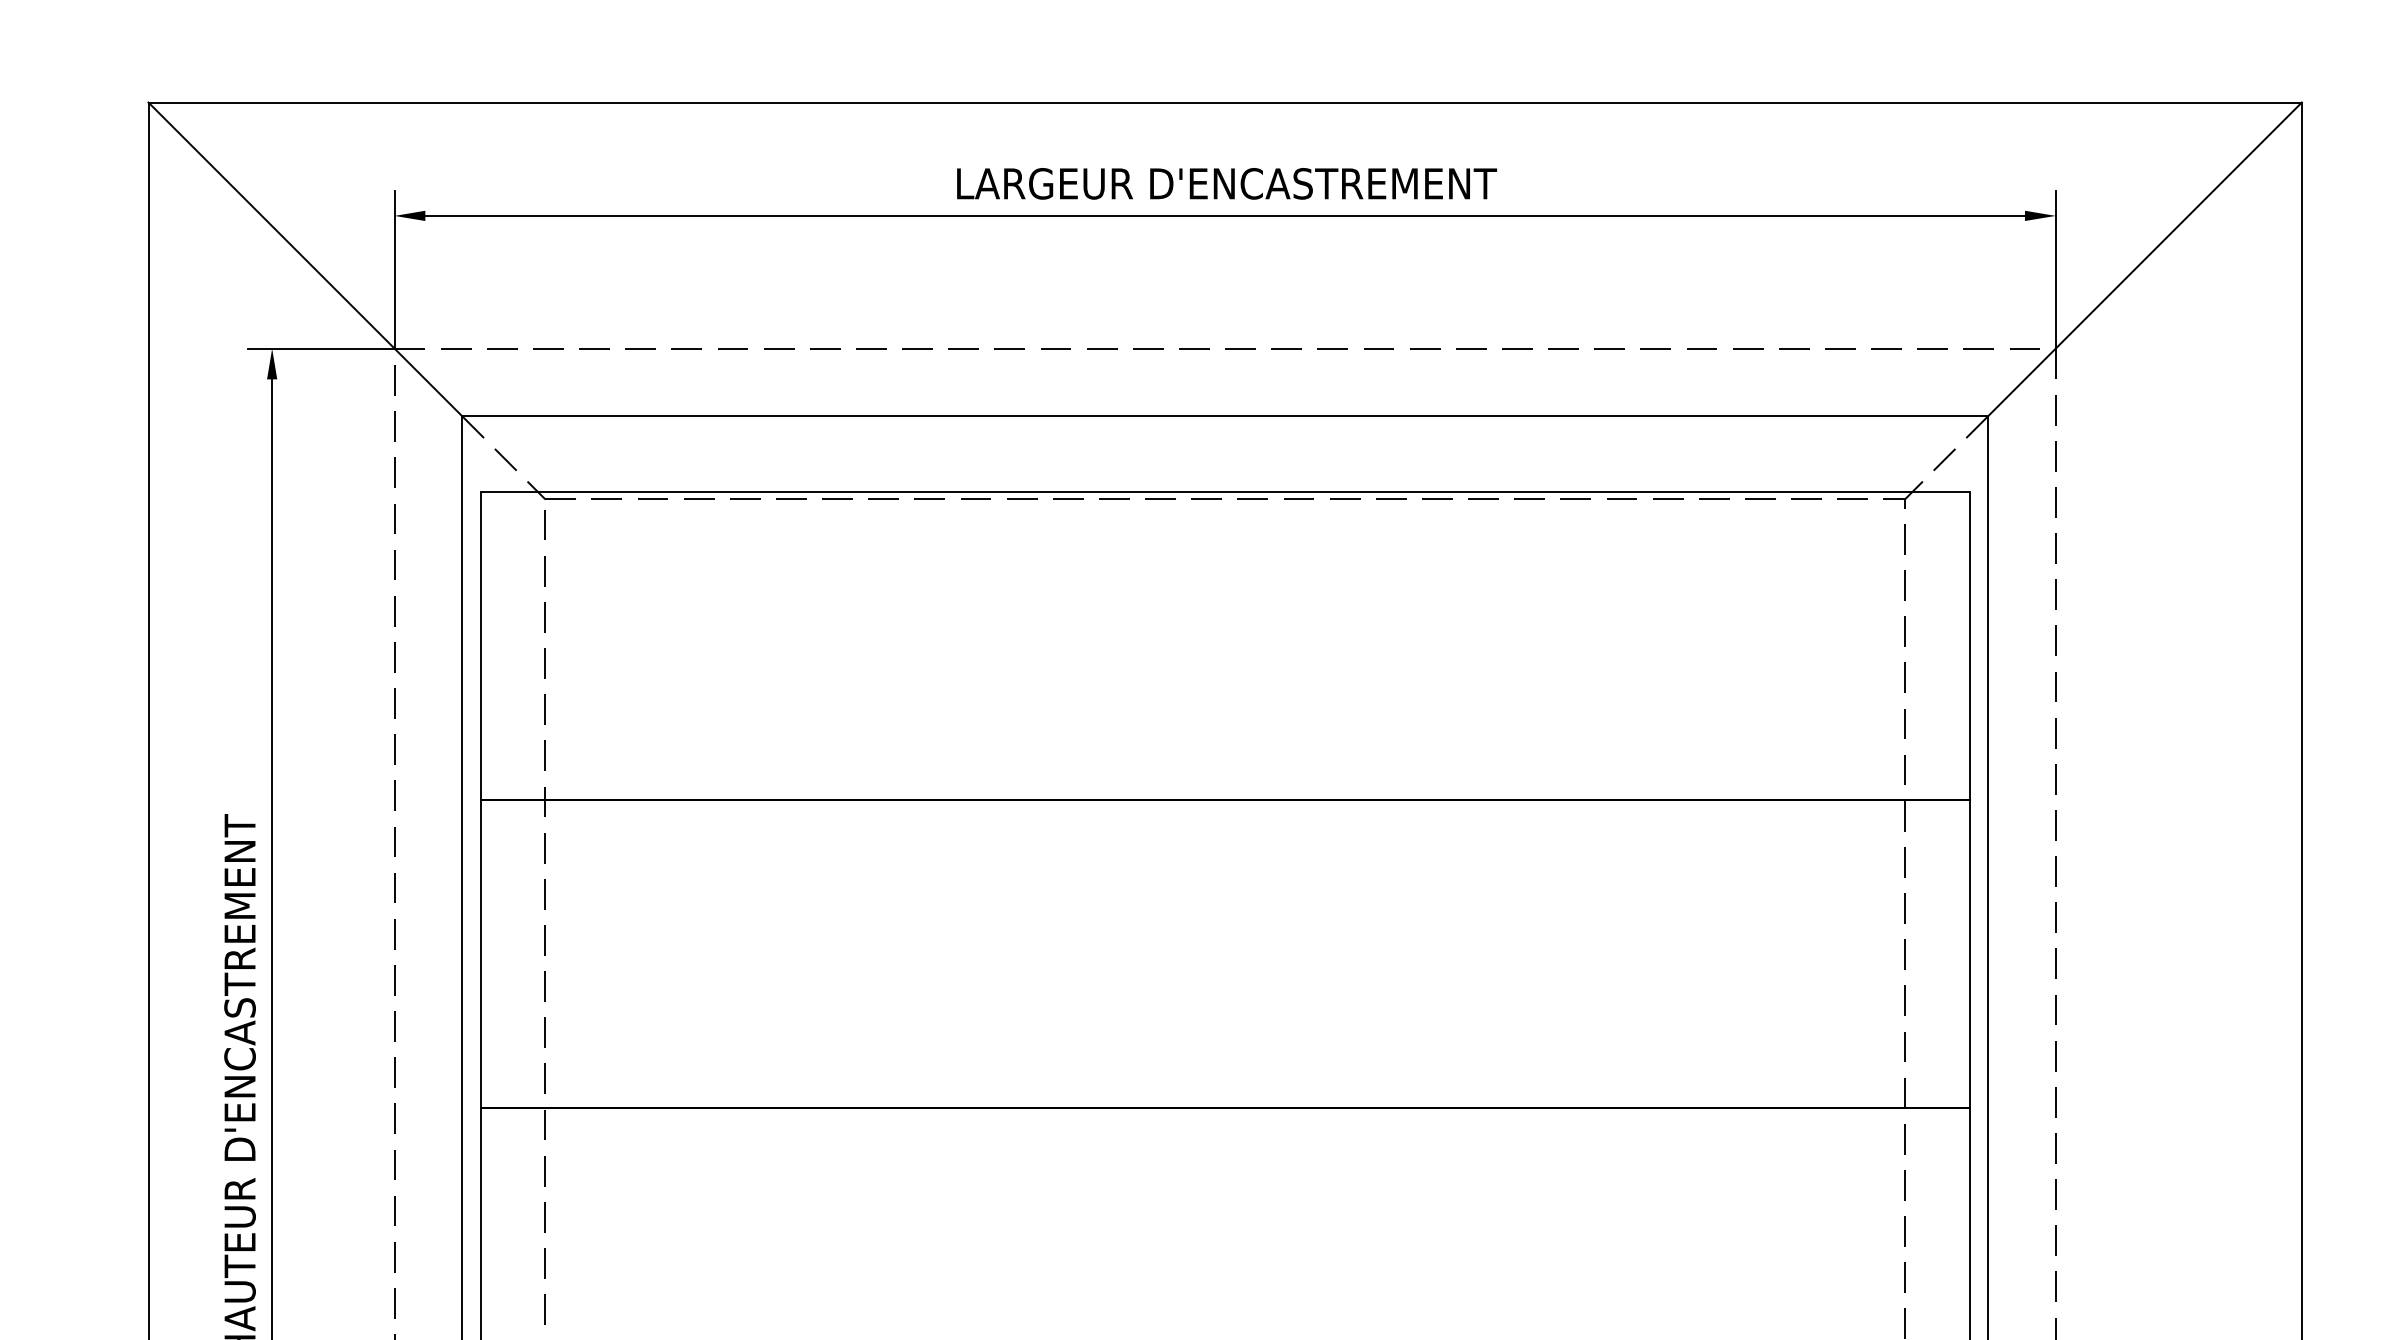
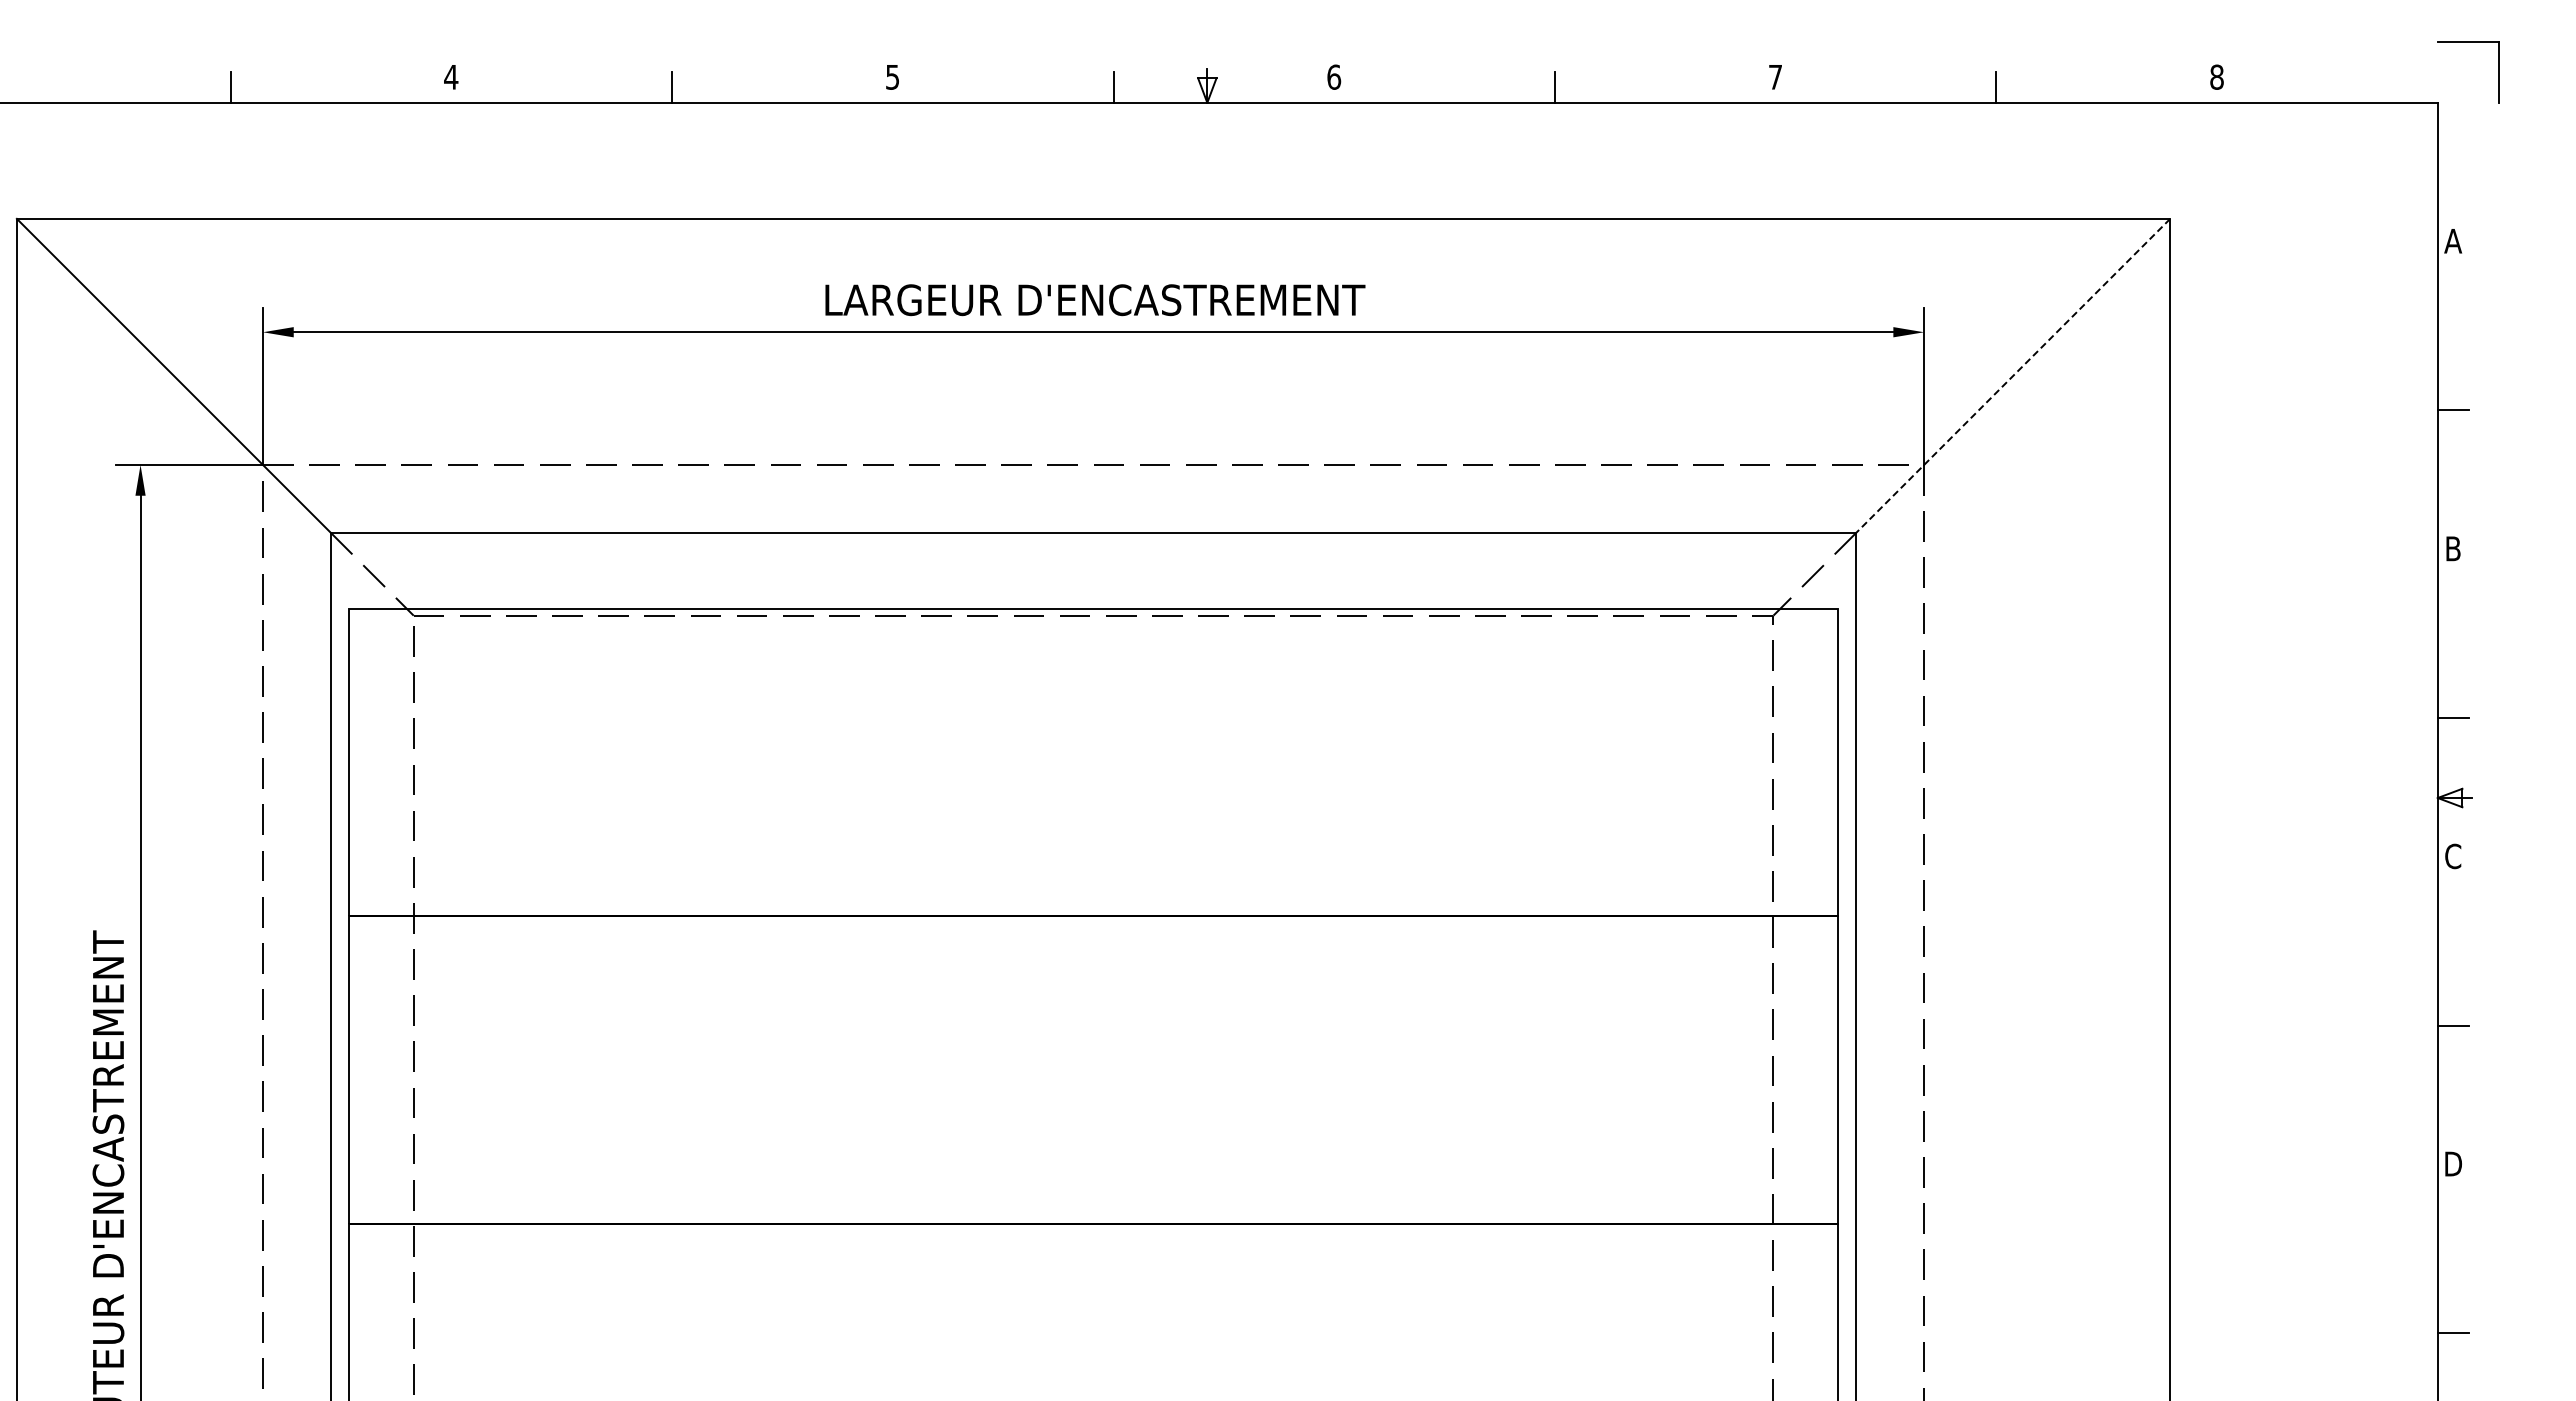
line: (2145, 259) -> (2013, 375), solid -> dashed

